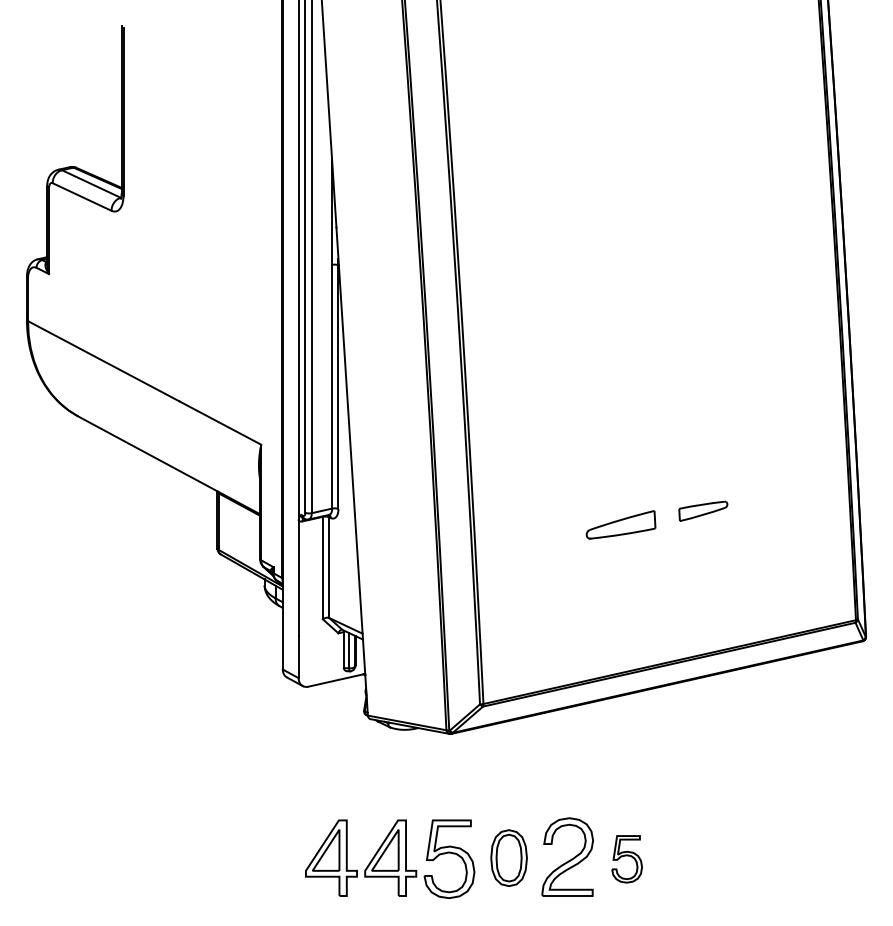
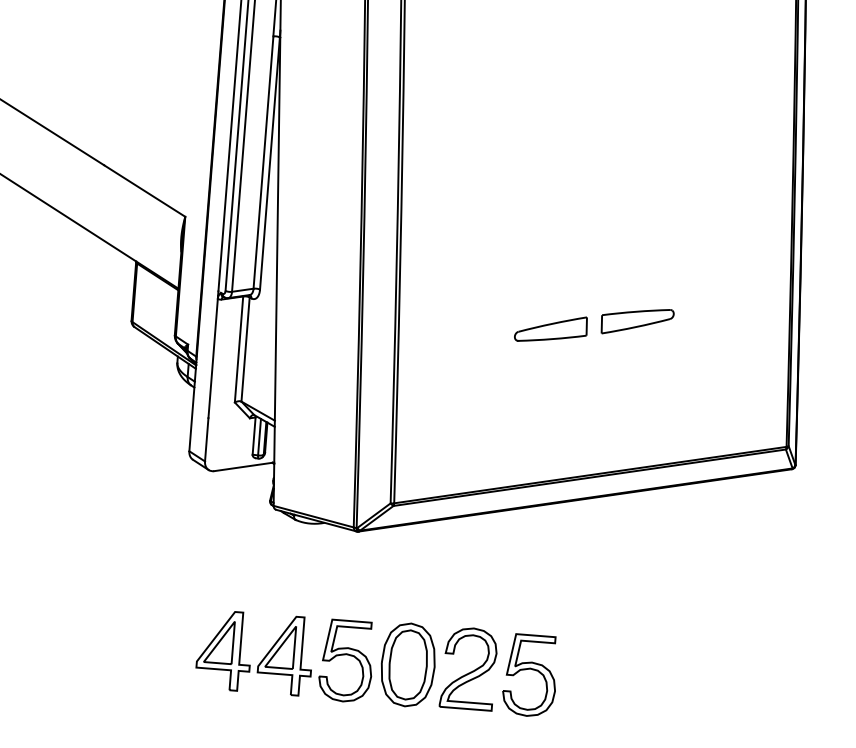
part: (703, 511) -> (637, 321), size x1.43
part: (508, 857) -> (407, 664), size x1.43
part: (626, 859) -> (529, 675), size x1.67

